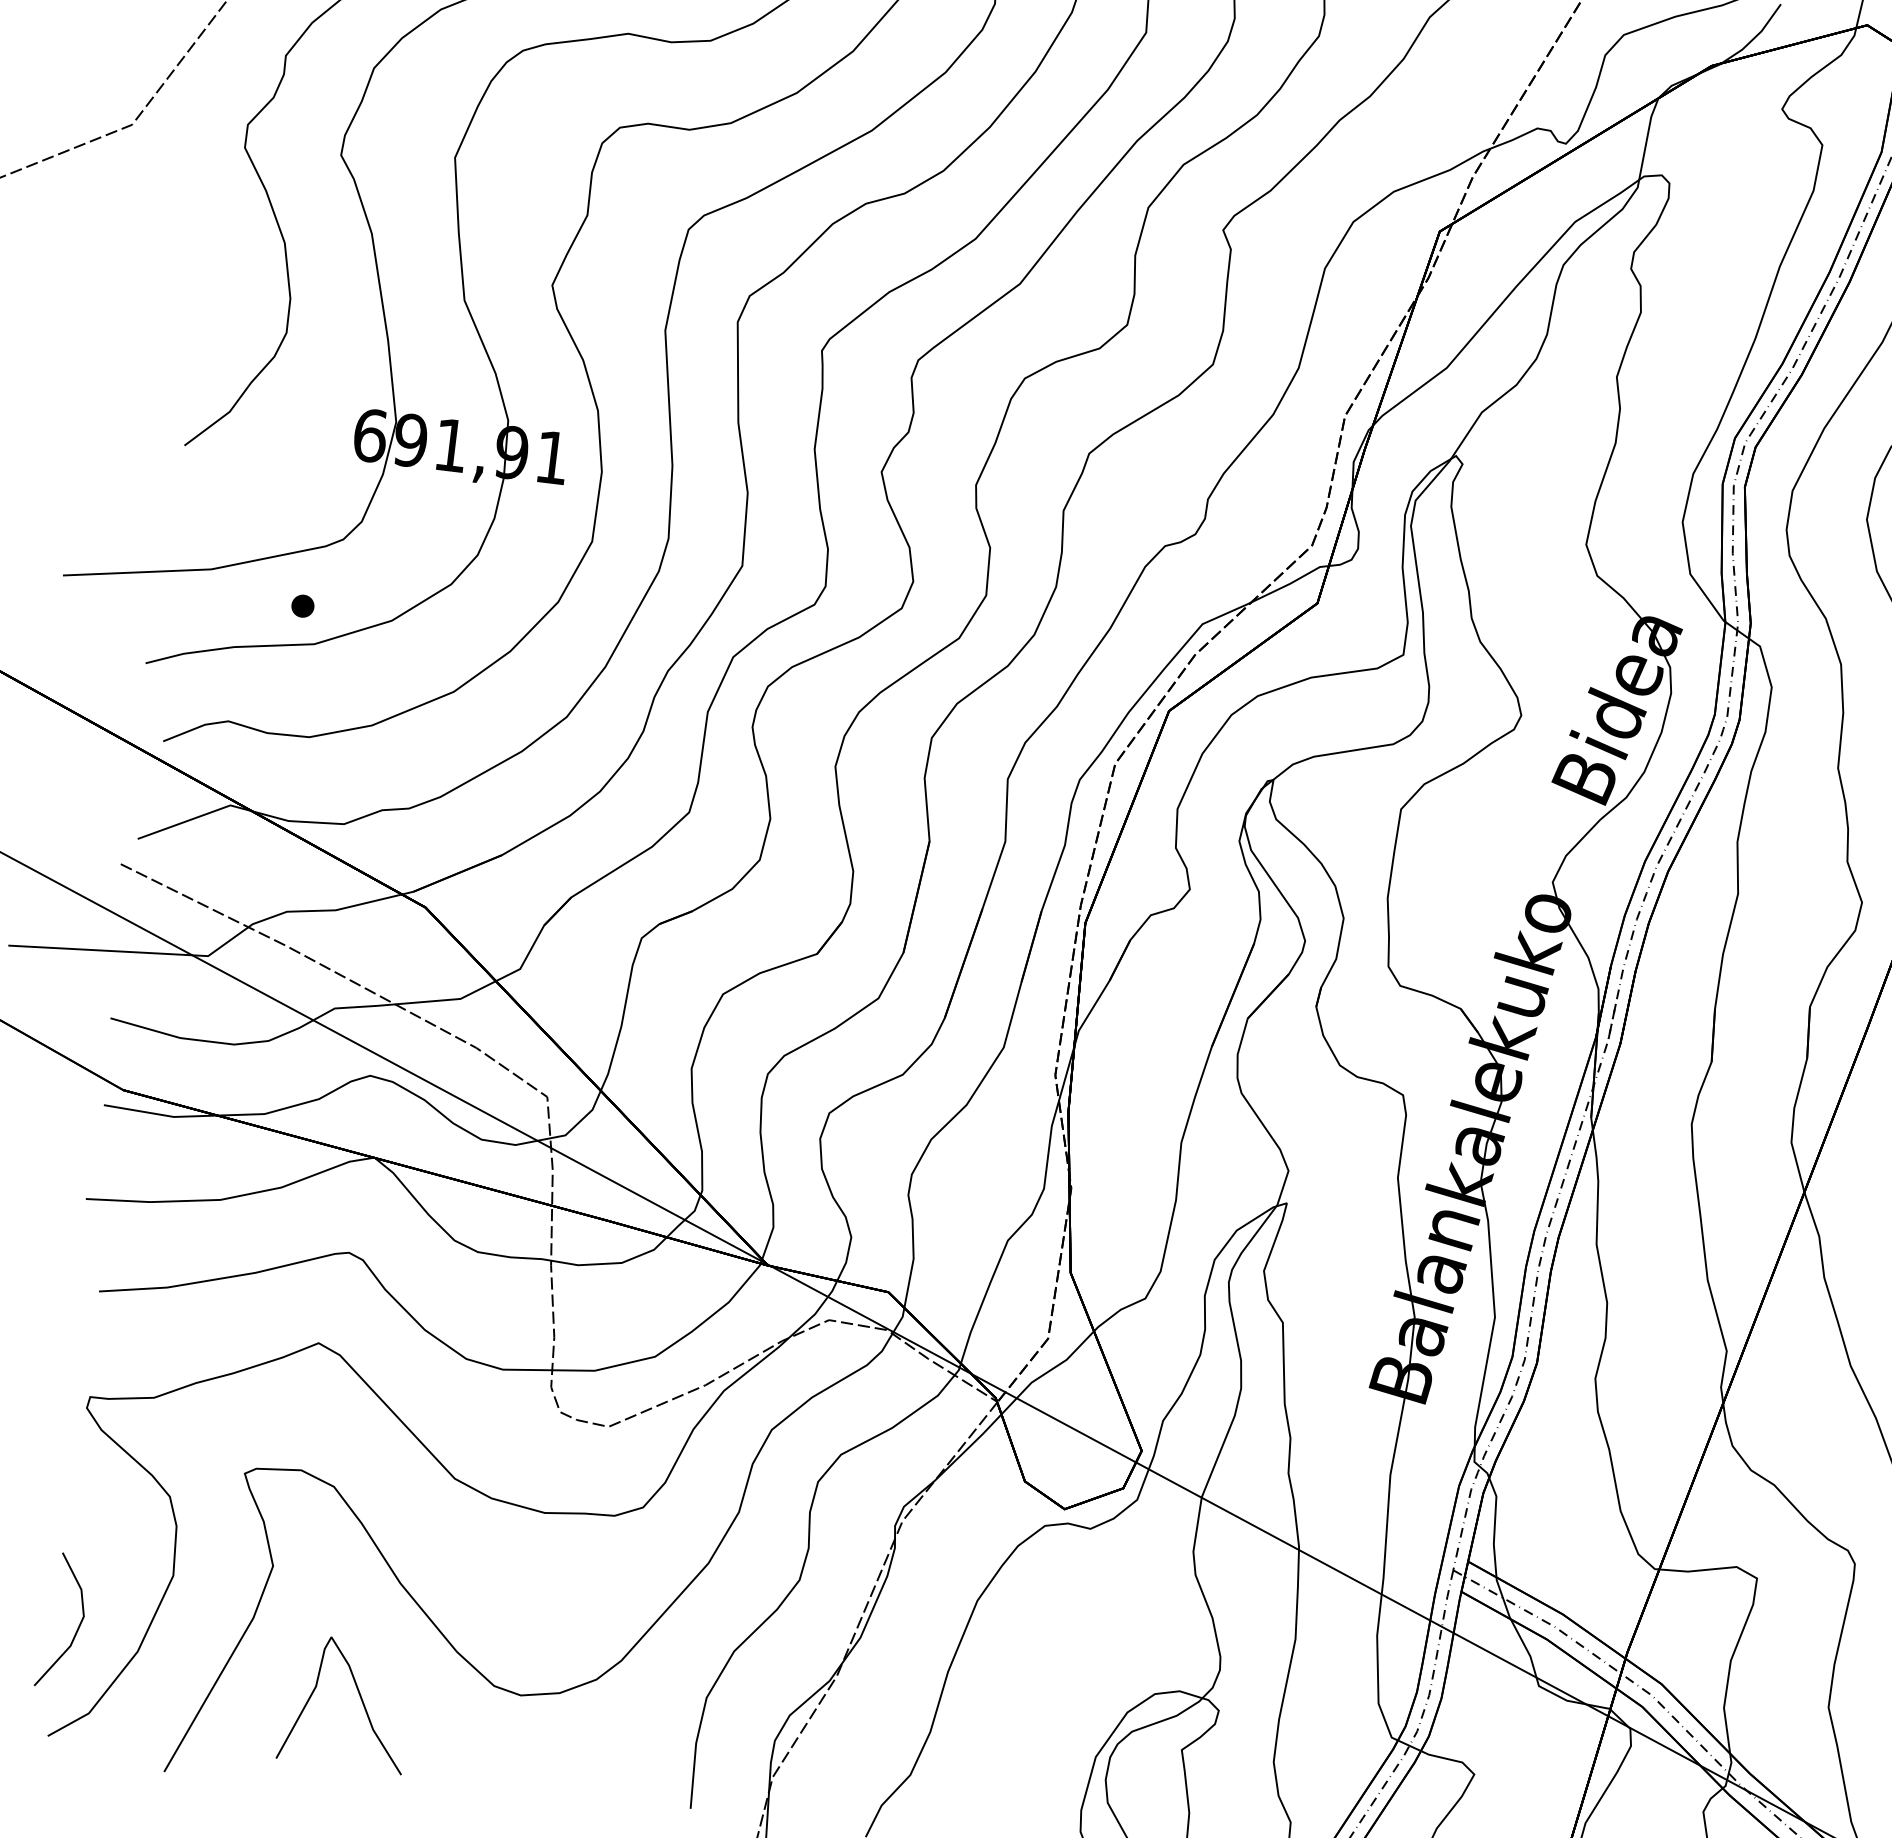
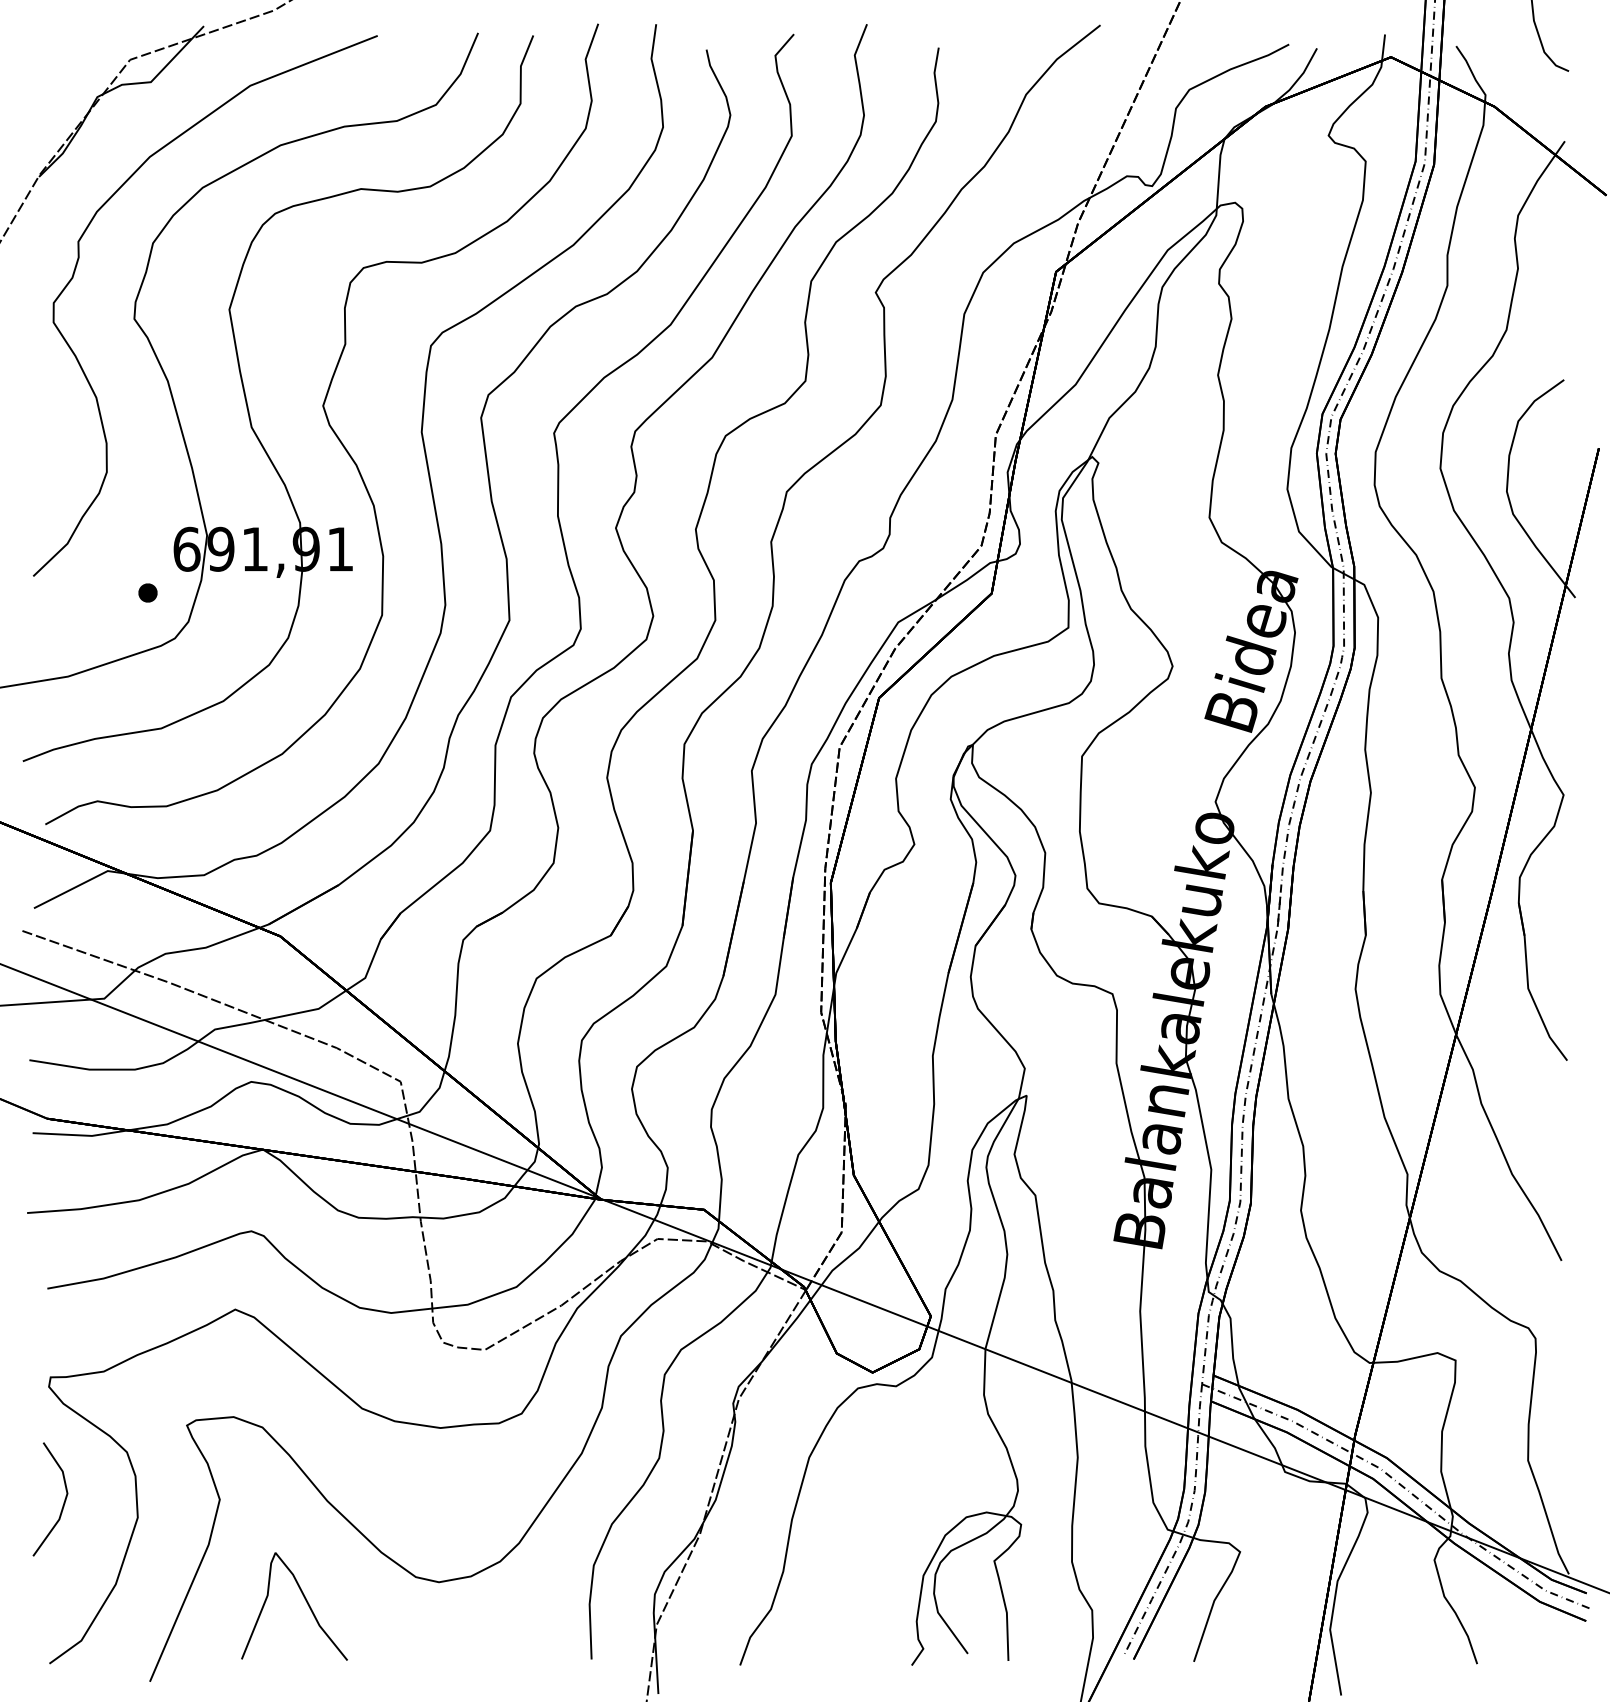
part: (302, 605) -> (147, 592), moved
line: (77, 1626) -> (63, 1502), moved

